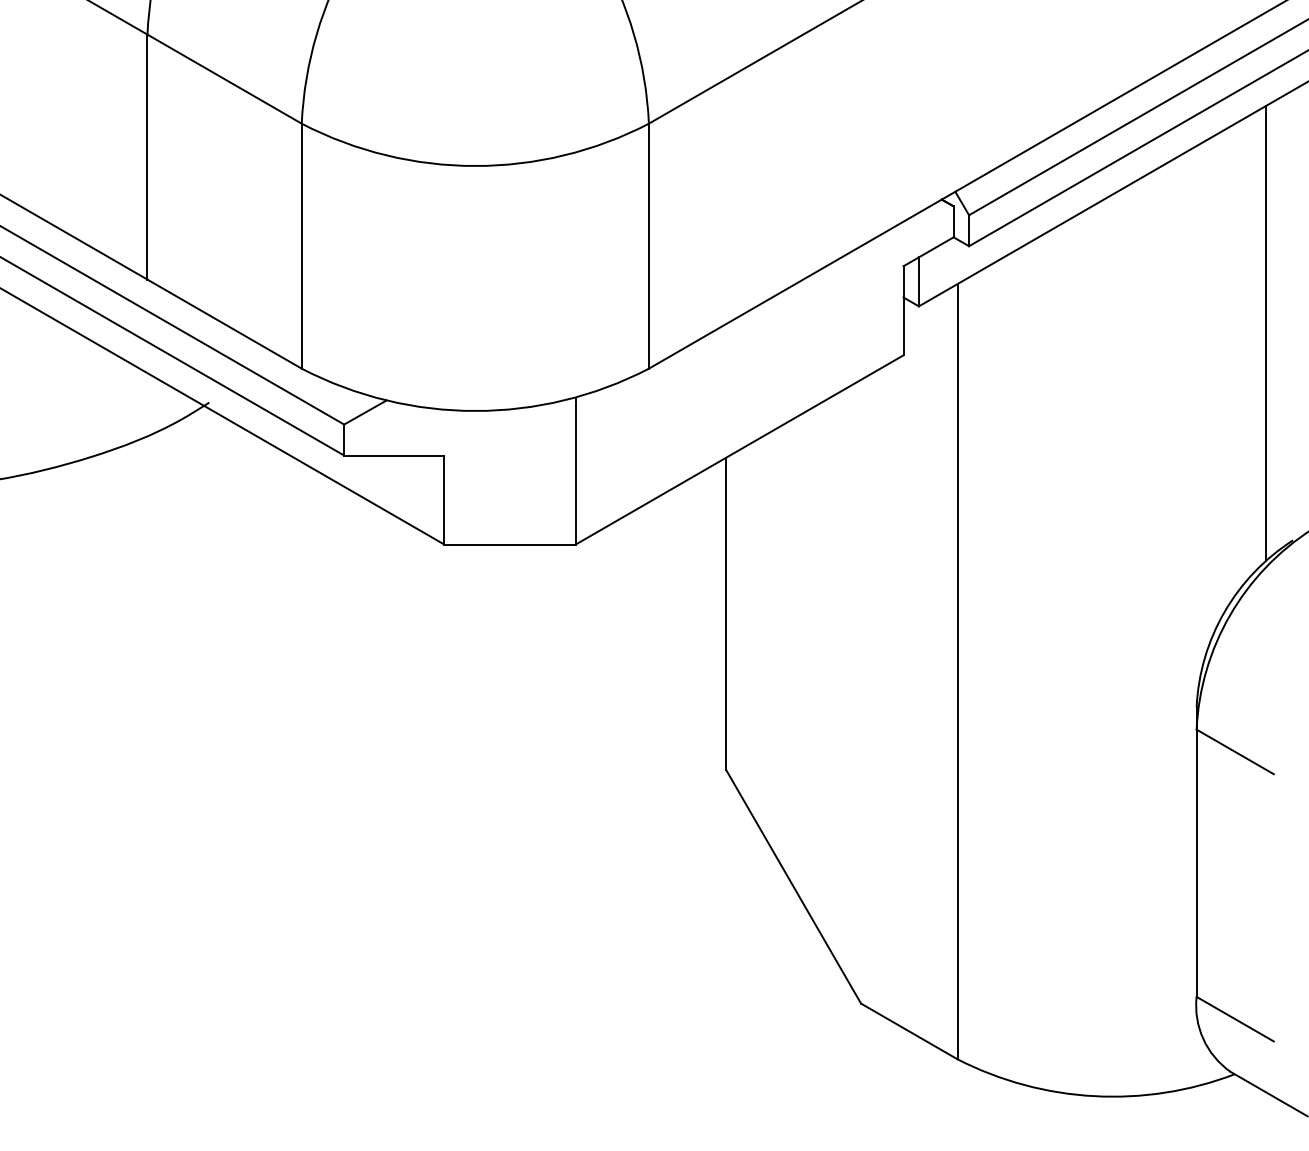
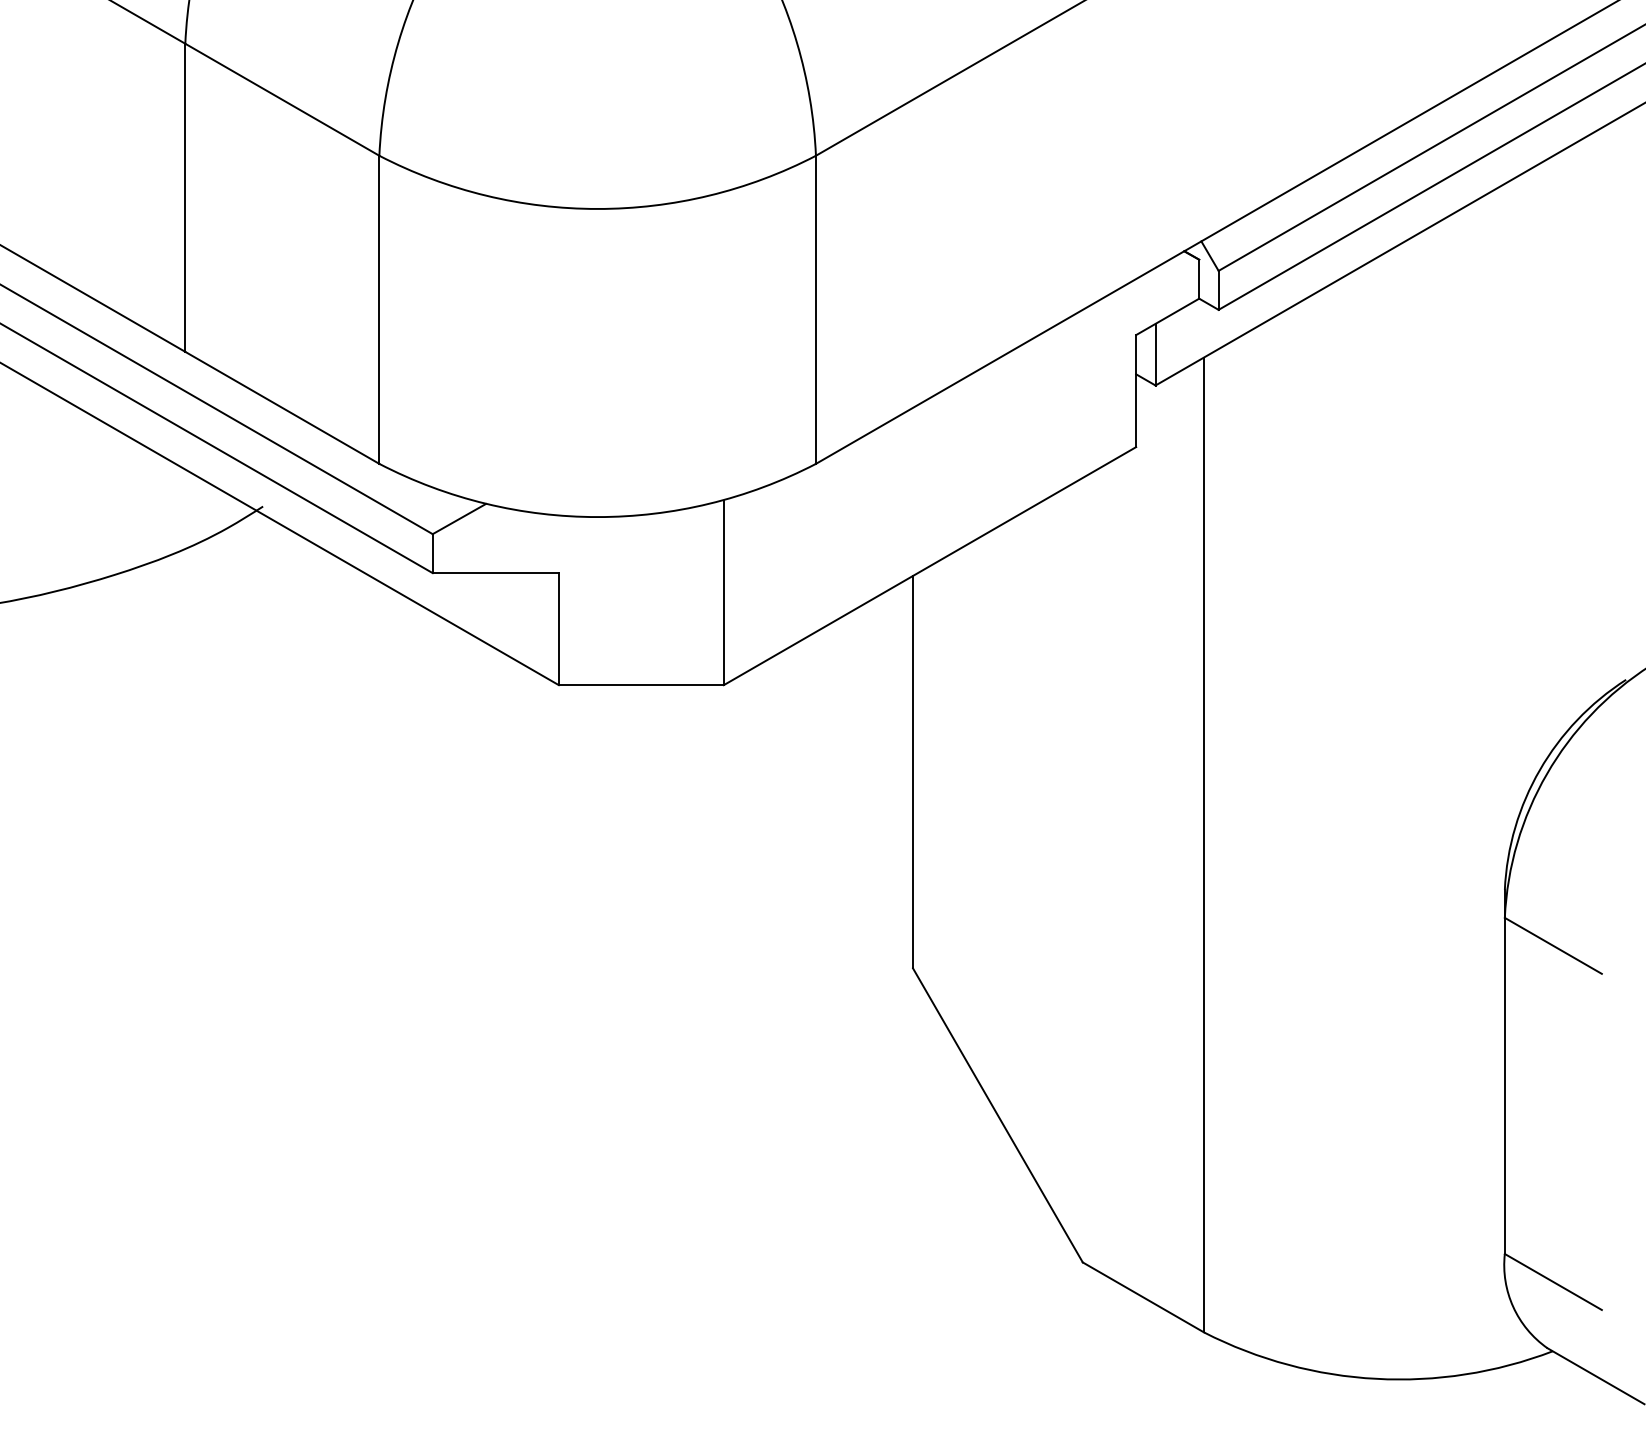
line: (1266, 332) -> (1592, 418), removed

